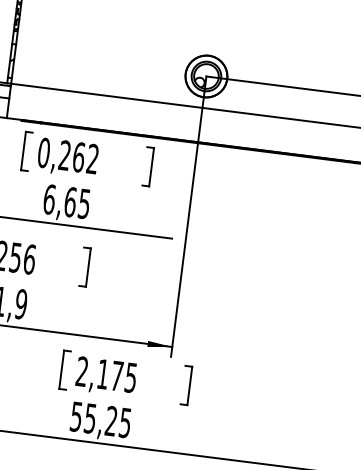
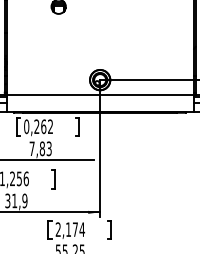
text: (66, 201) -> (40, 148), 6,65 -> 7,83
text: (131, 377) -> (82, 229), 2,175 -> 2,174

